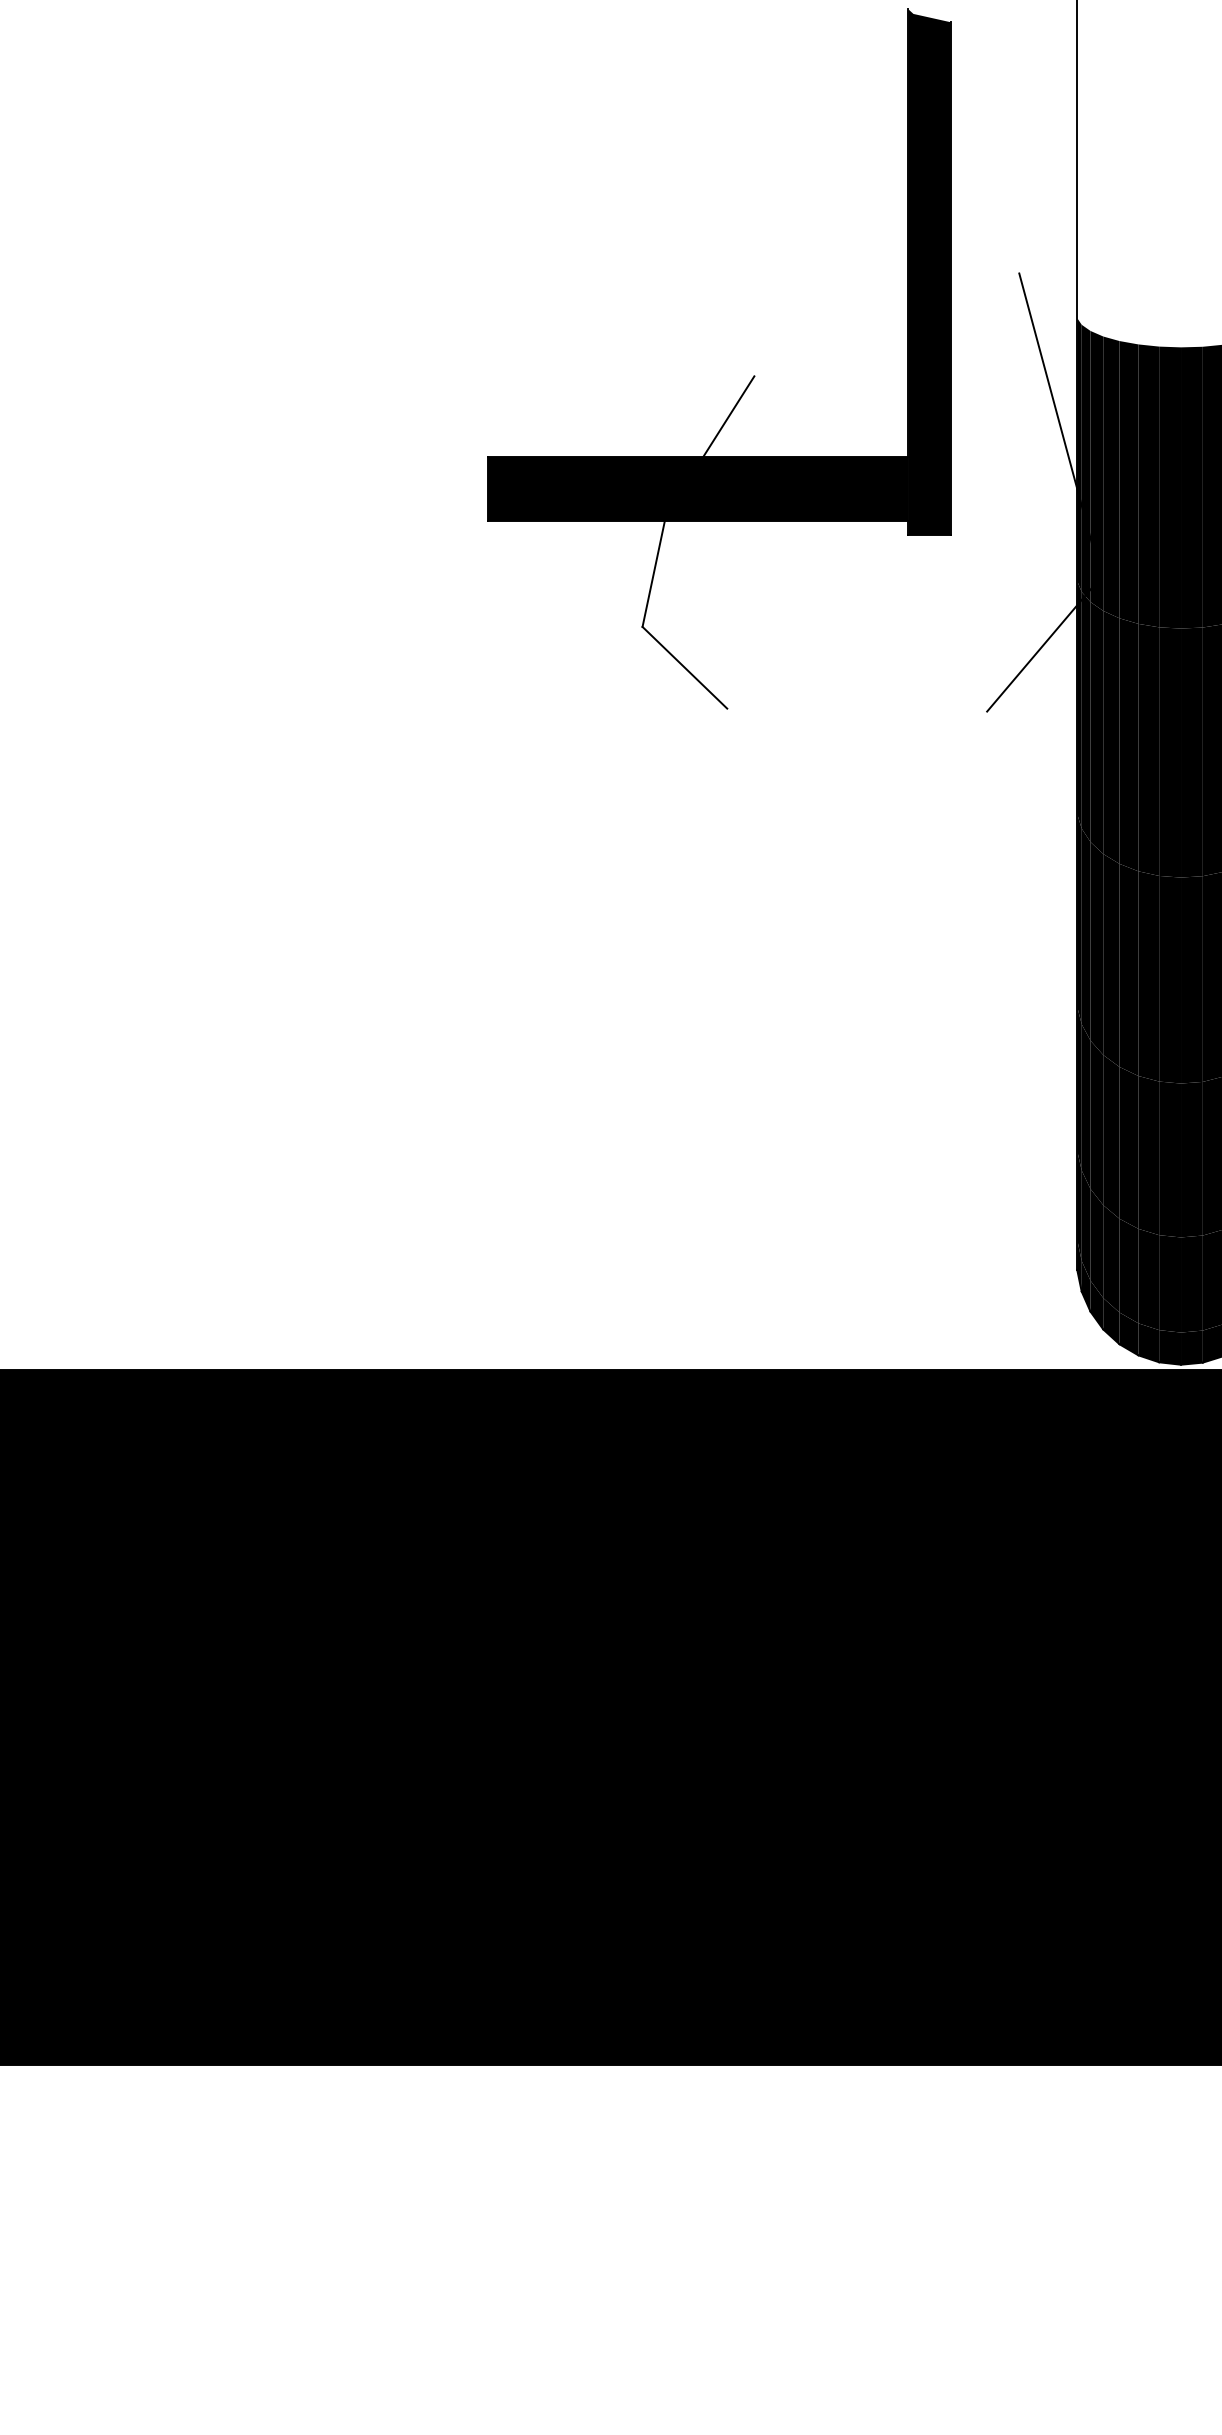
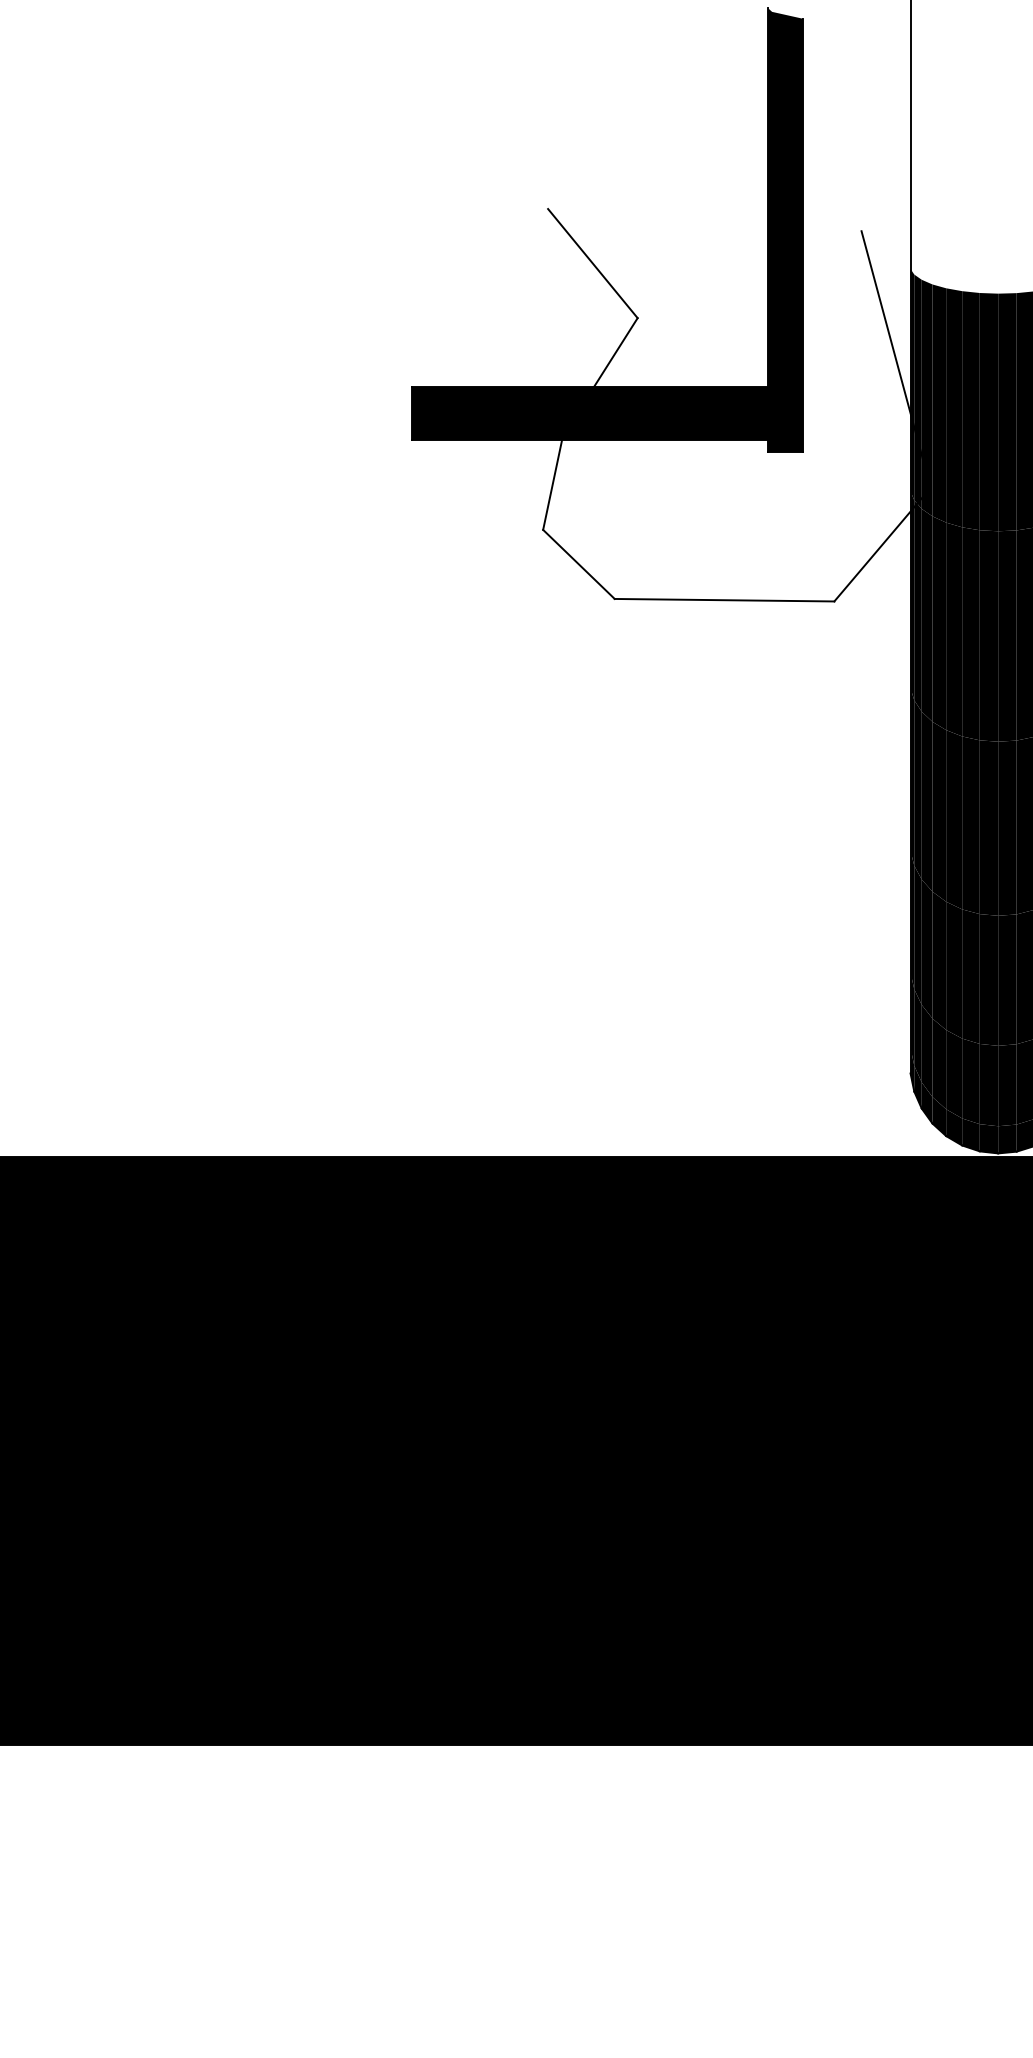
line: (701, 311) -> (592, 263), added
line: (857, 709) -> (724, 599), added

